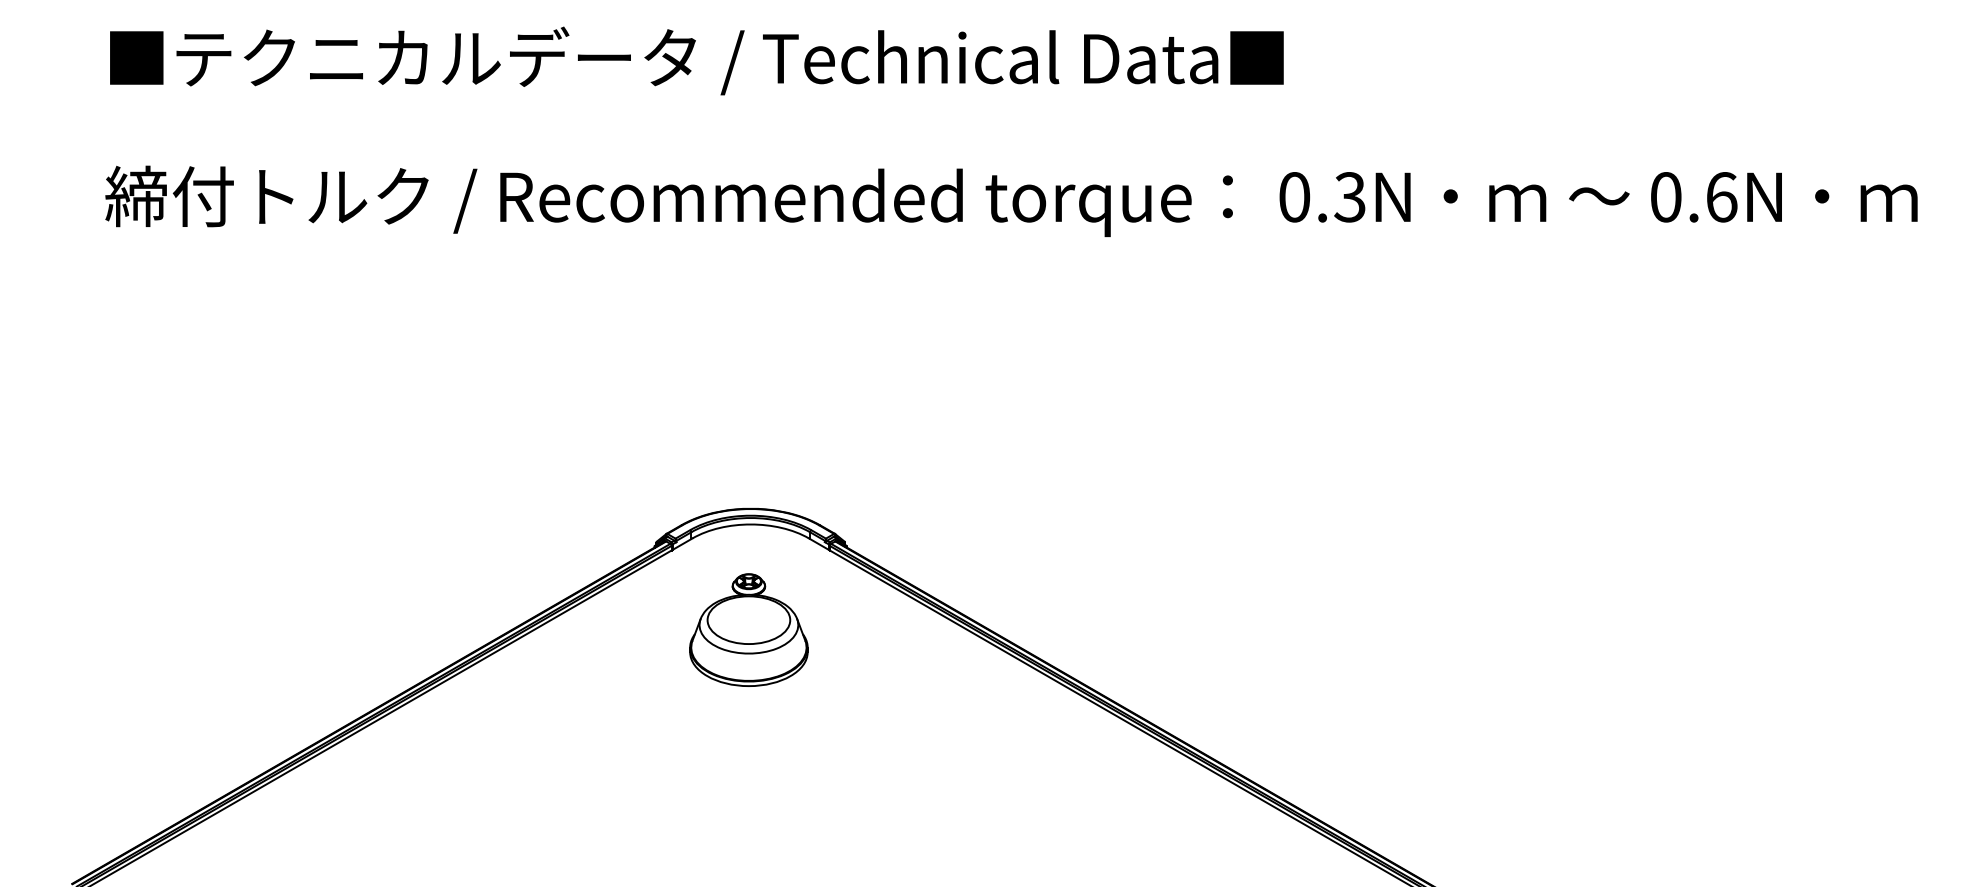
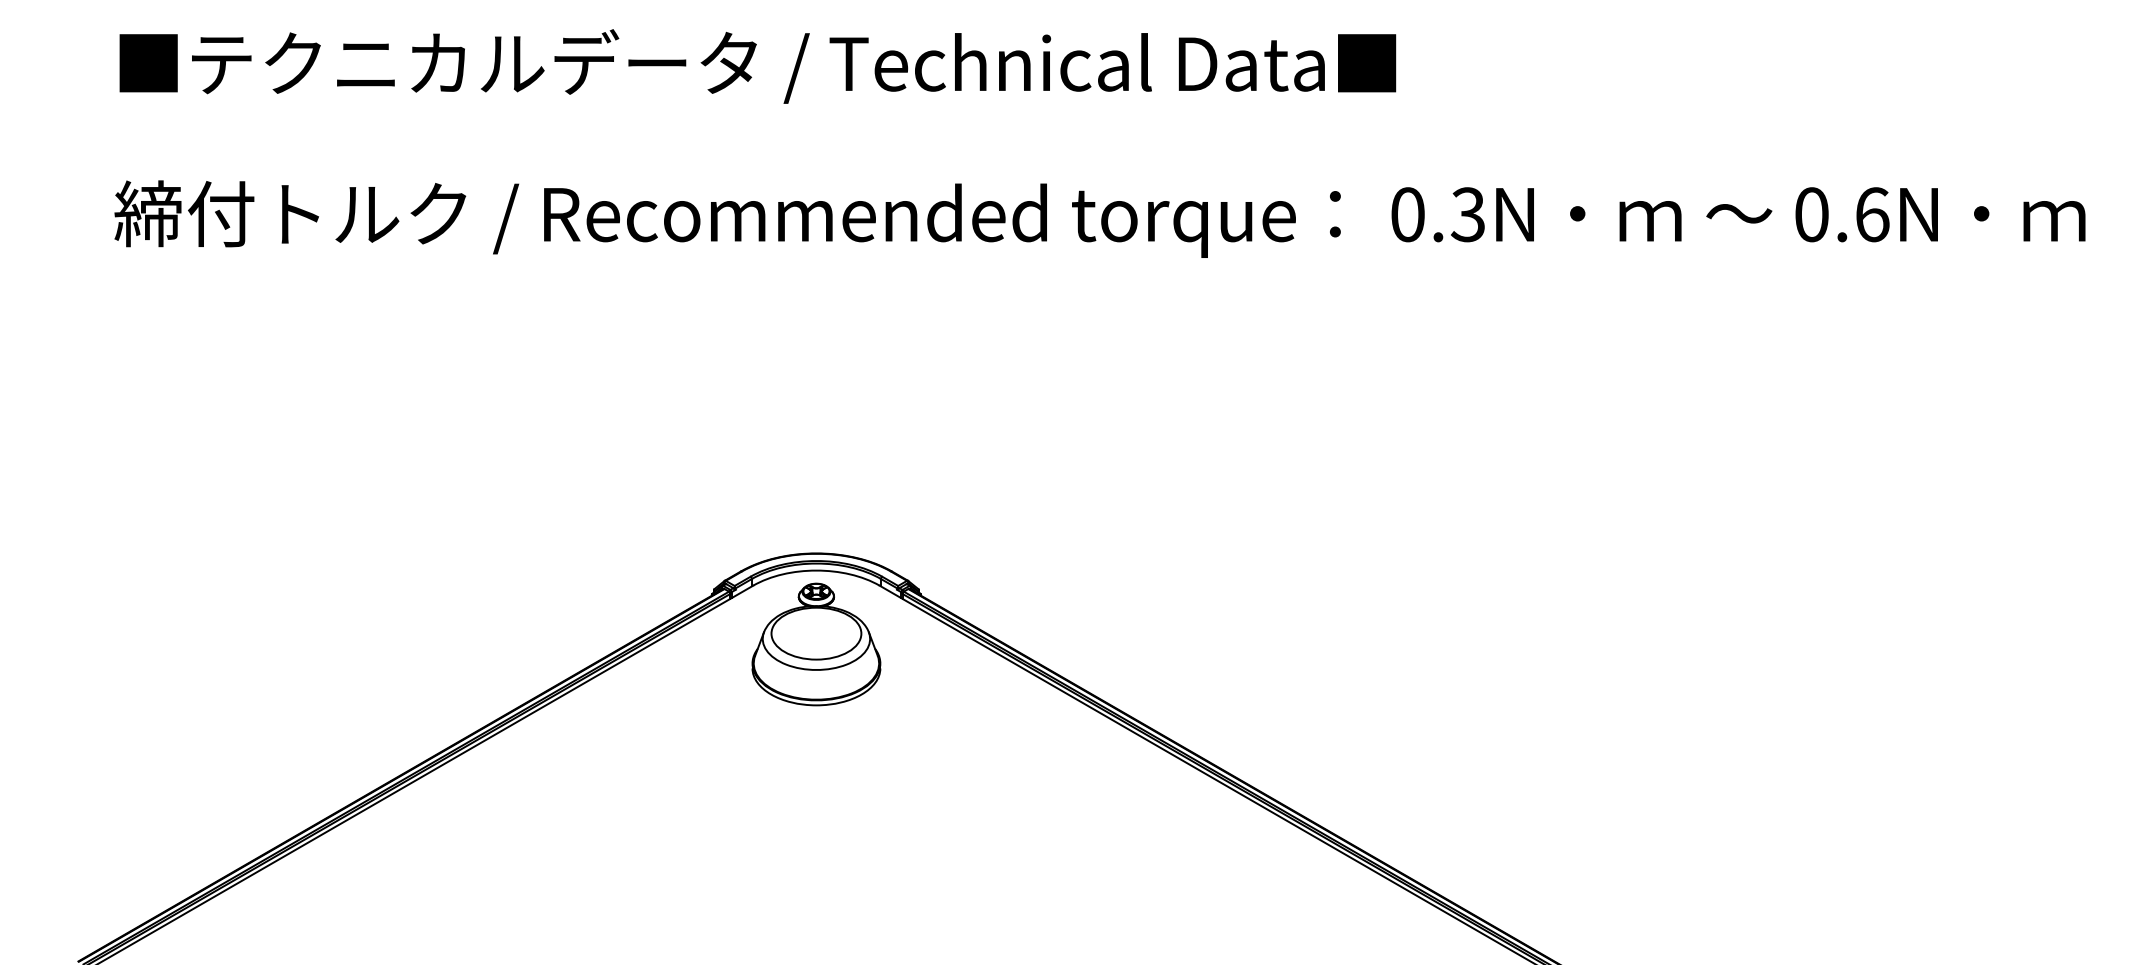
part: (748, 630) -> (816, 644), moved

